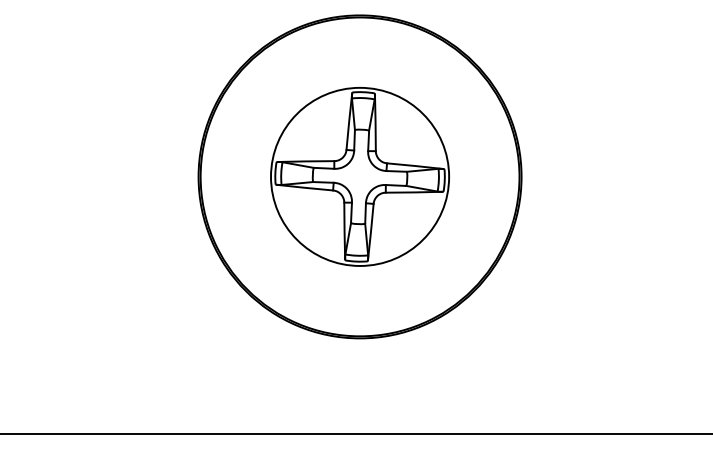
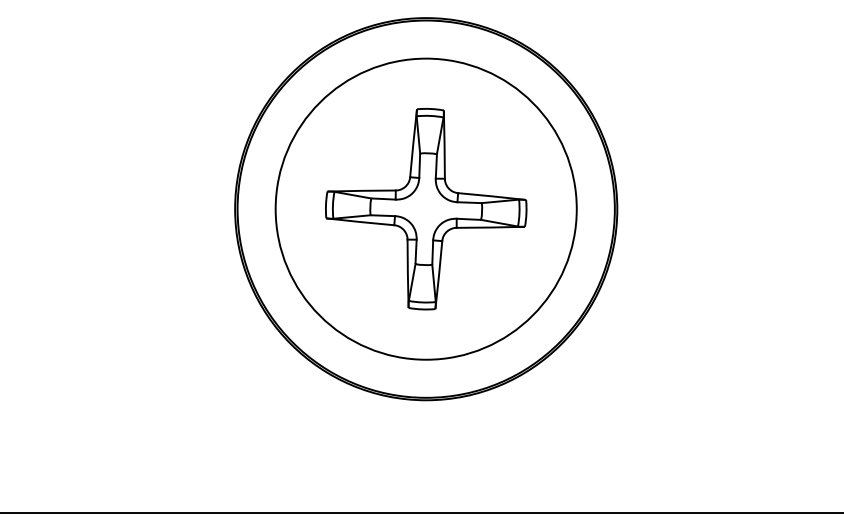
circle: (359, 176) -> (425, 208), size x1.43

